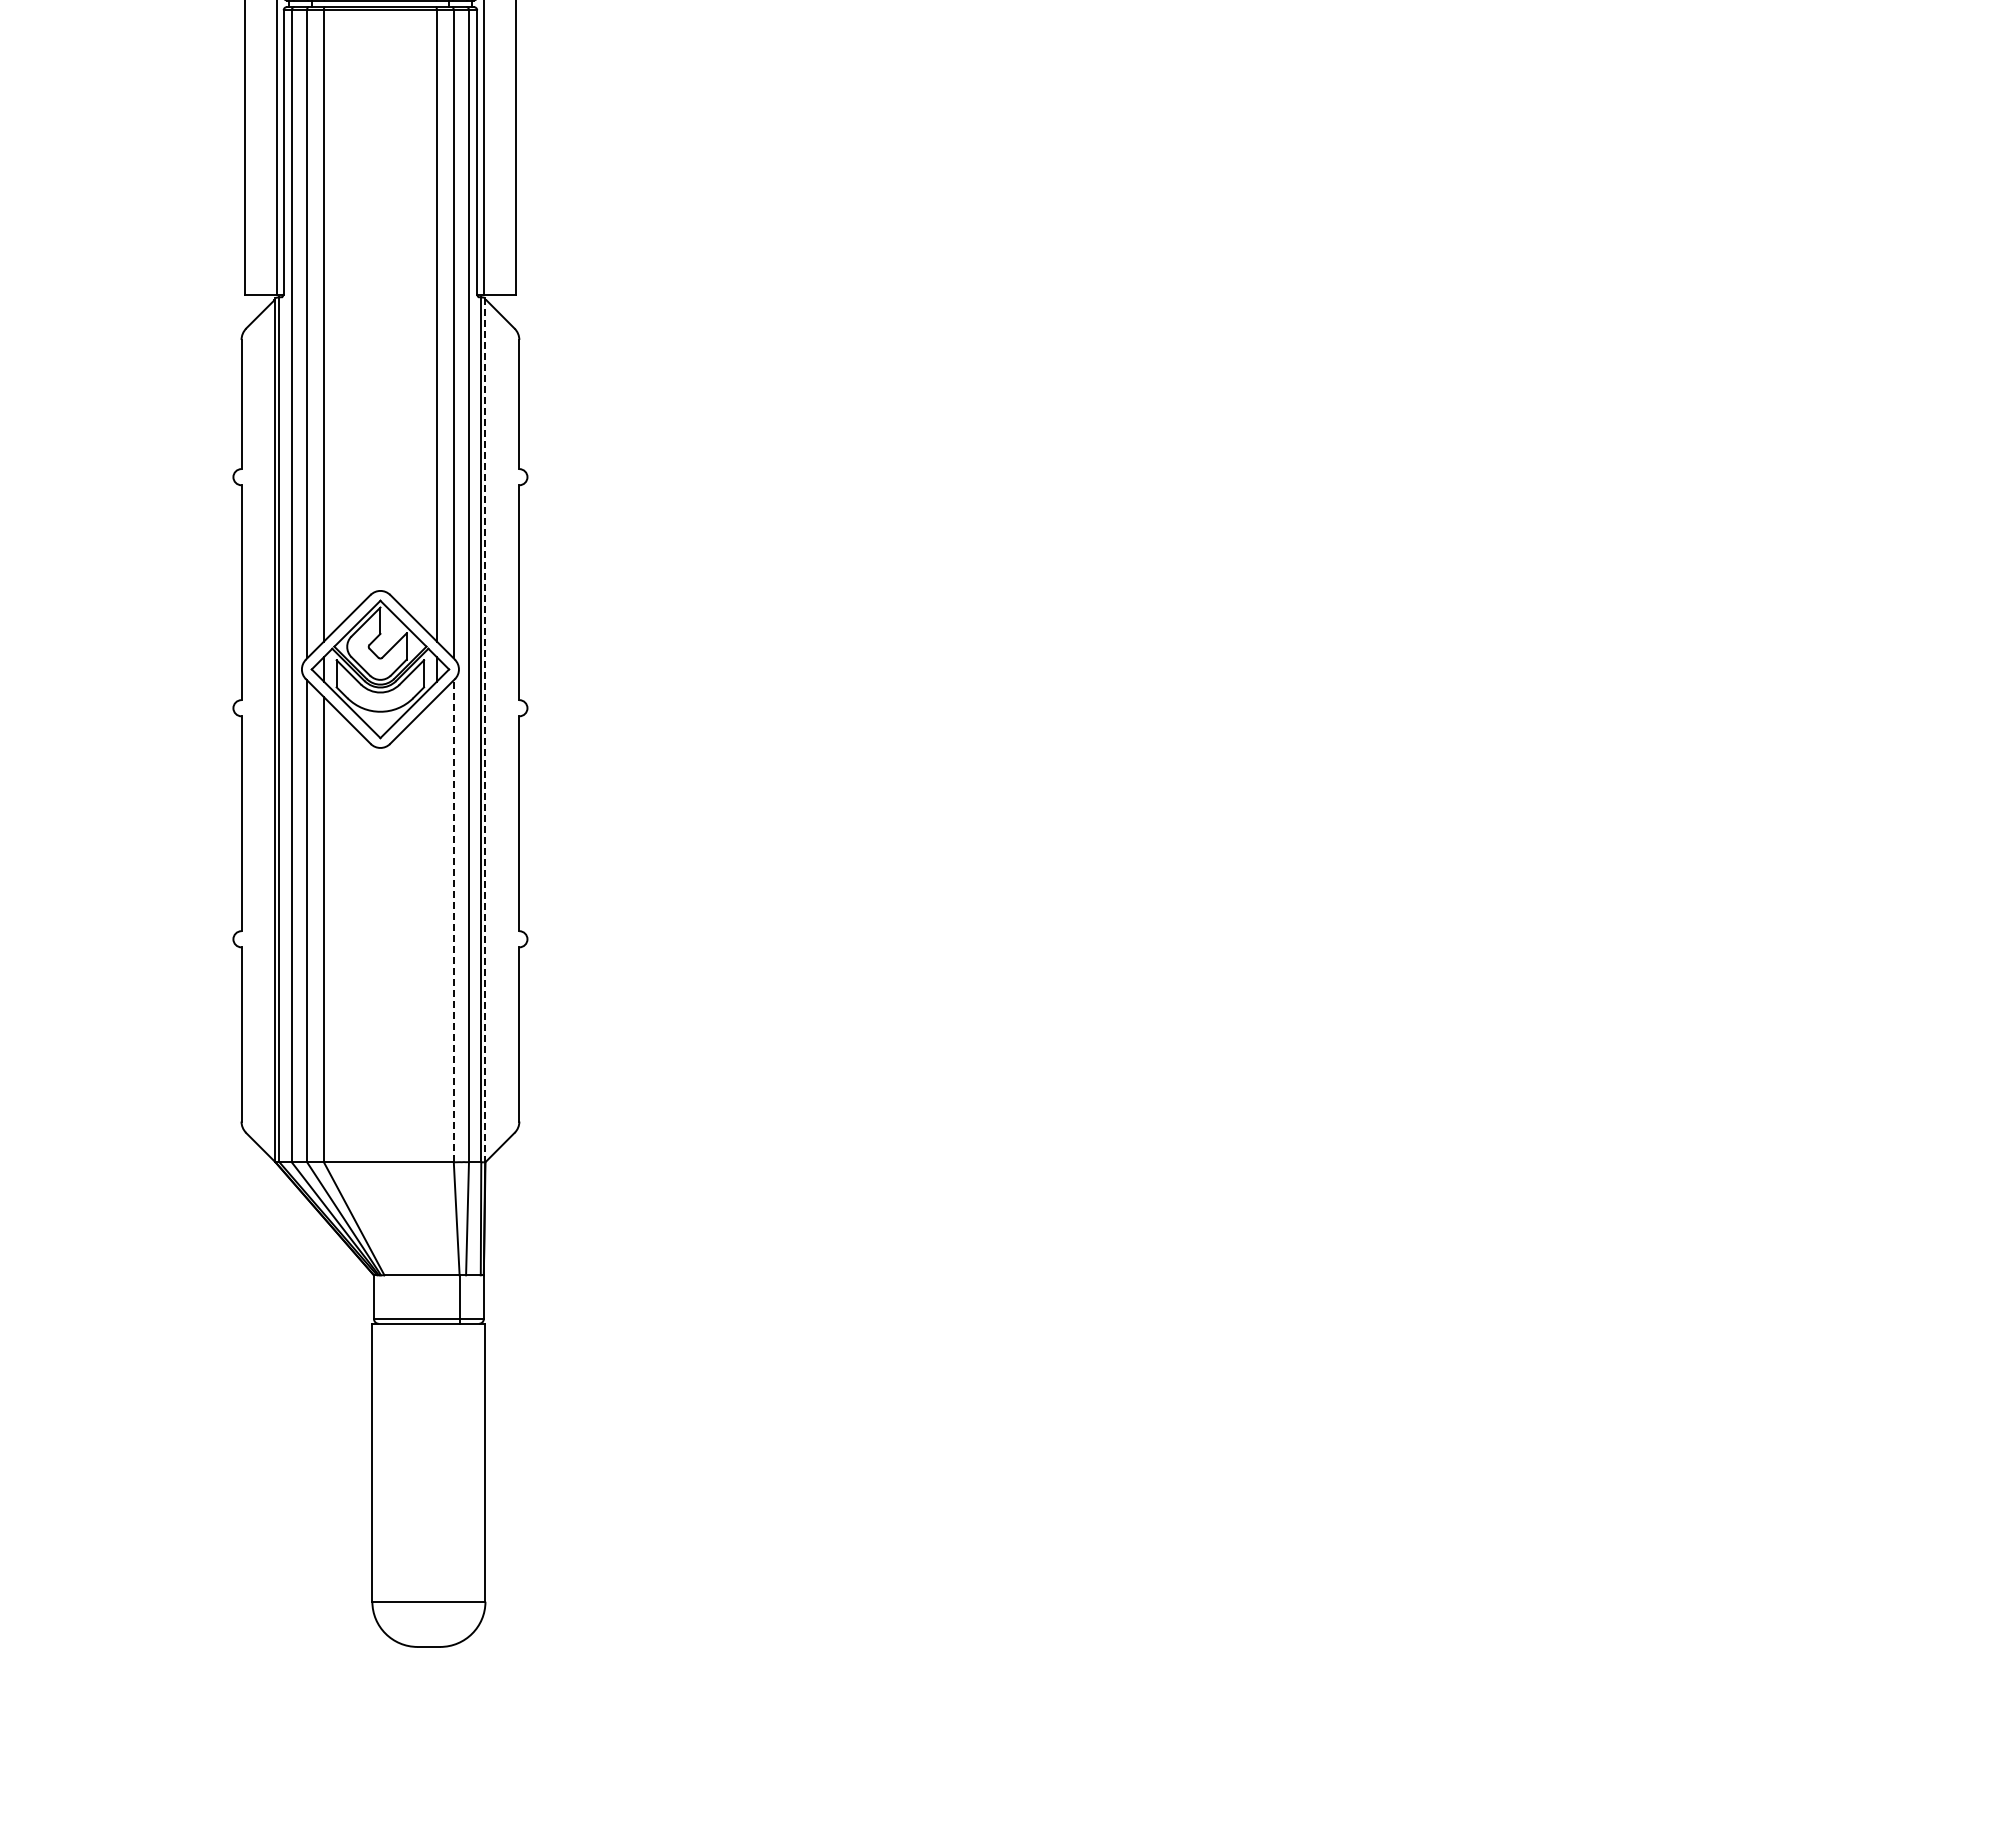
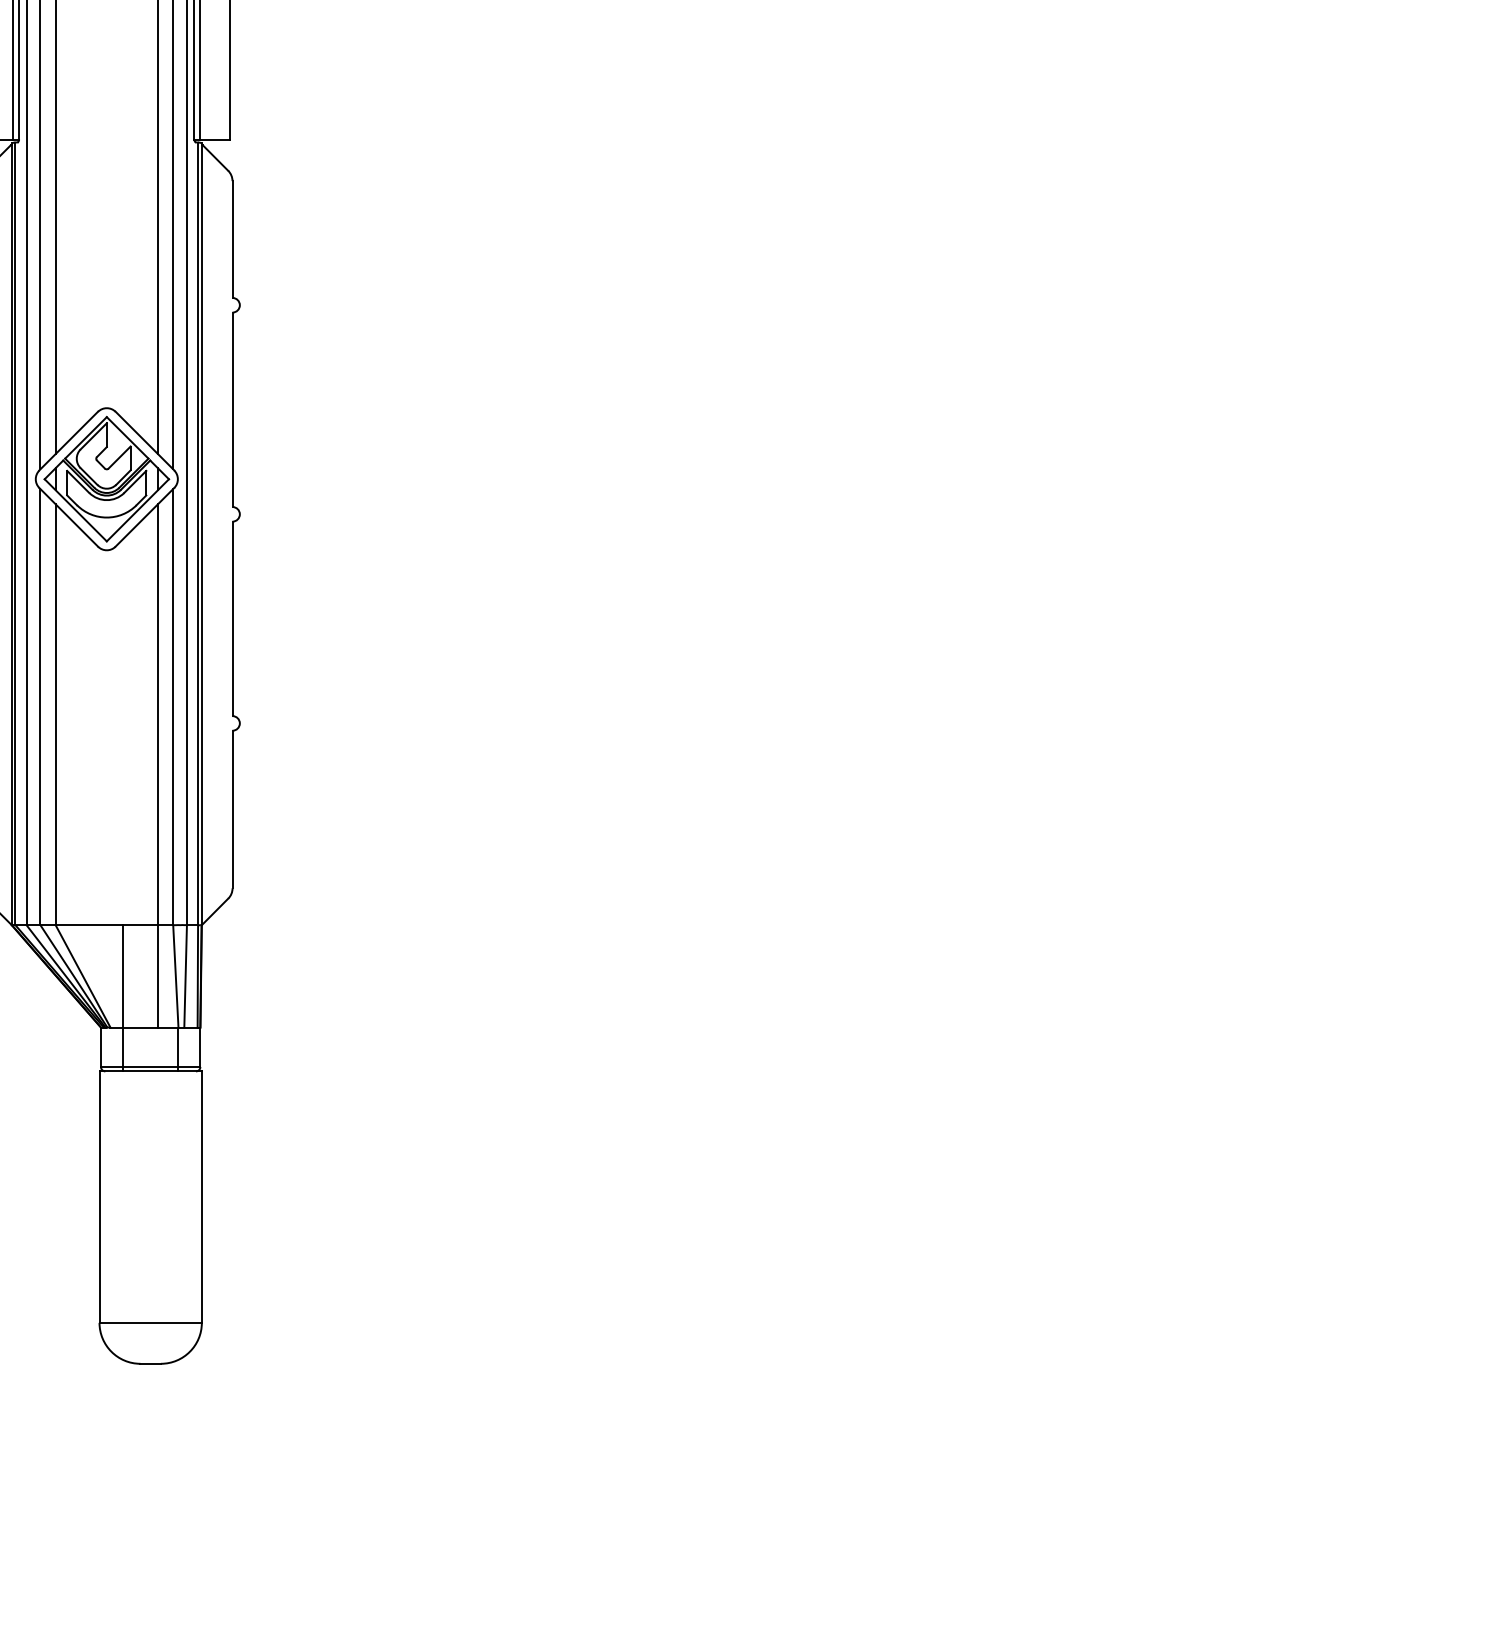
line: (485, 730) -> (201, 534), dashed -> solid
line: (453, 921) -> (172, 707), dashed -> solid
line: (437, 986) -> (158, 766), added
line: (398, 1242) -> (123, 997), added

